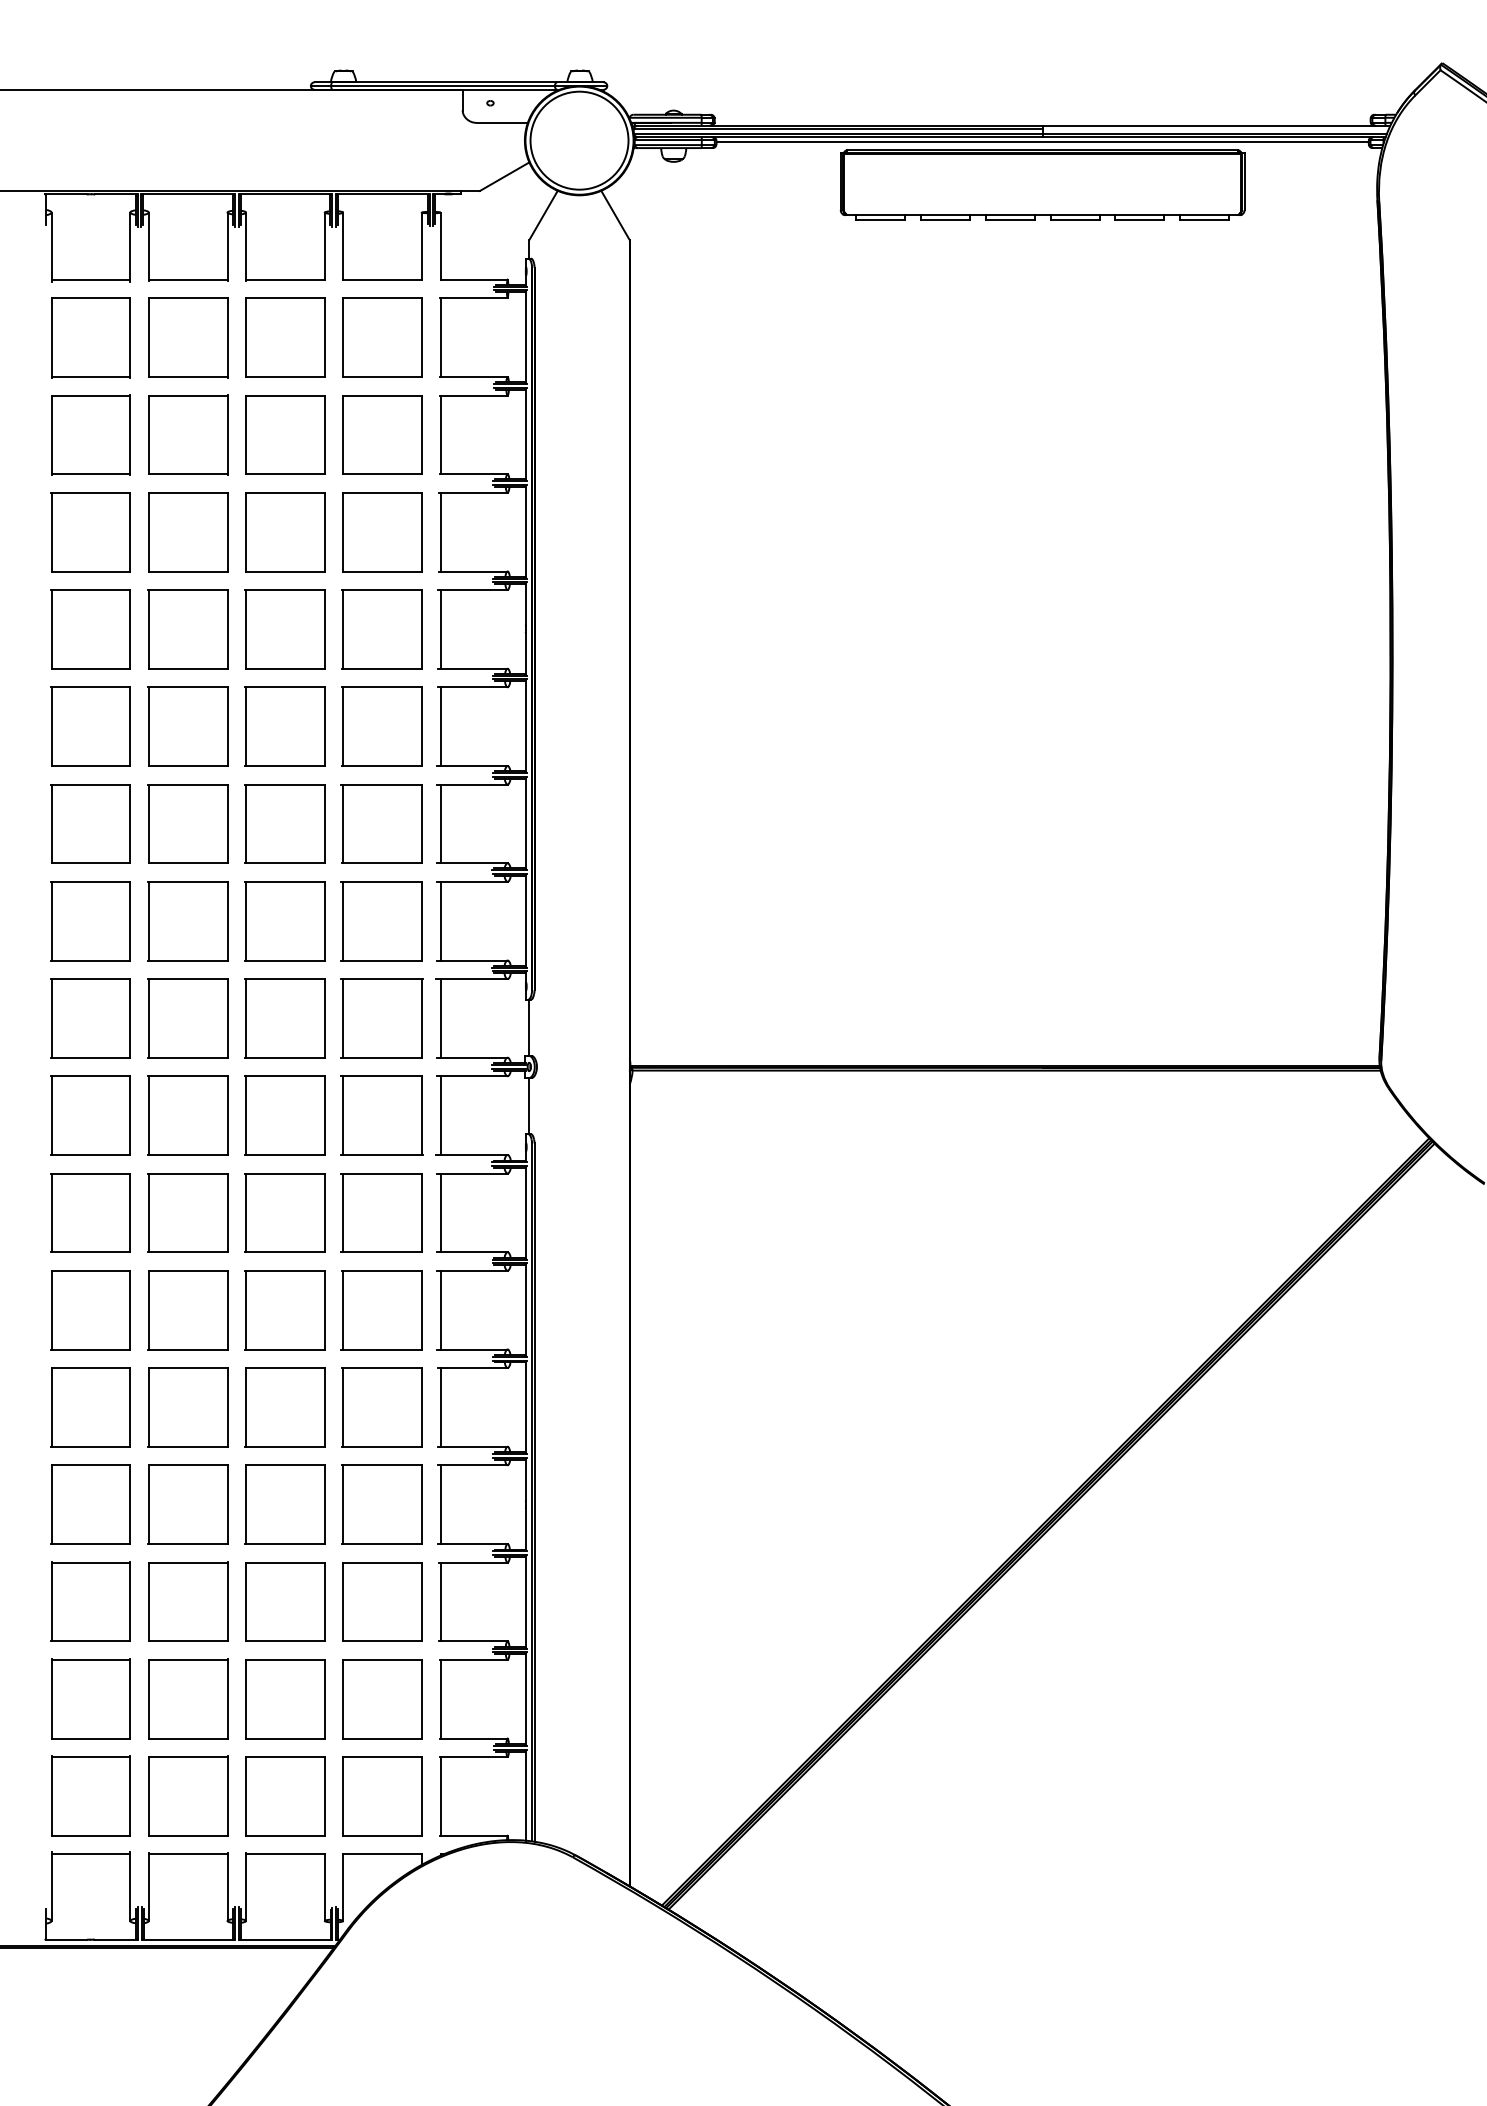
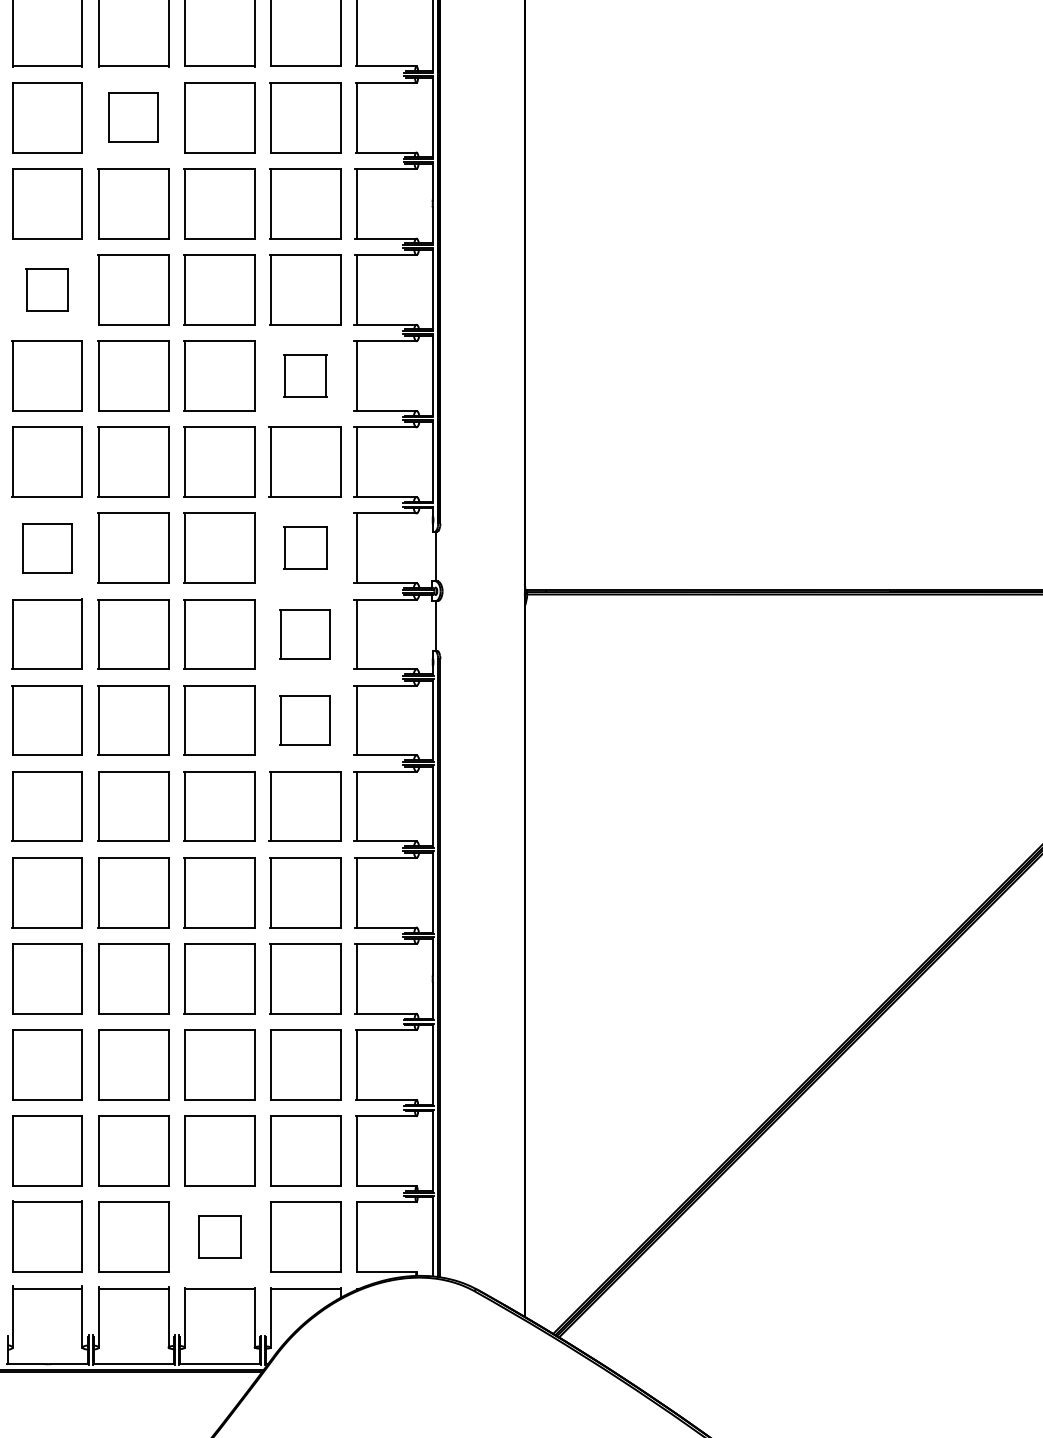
part: (188, 532) -> (133, 118), size x0.7
part: (90, 726) -> (47, 289), size x0.6
part: (381, 823) -> (304, 375), size x0.6
part: (90, 1018) -> (47, 548), size x0.7
part: (381, 1018) -> (304, 548), size x0.6
part: (381, 1115) -> (304, 634), size x0.7
part: (381, 1212) -> (304, 720), size x0.7
part: (285, 1796) -> (219, 1237), size x0.6

